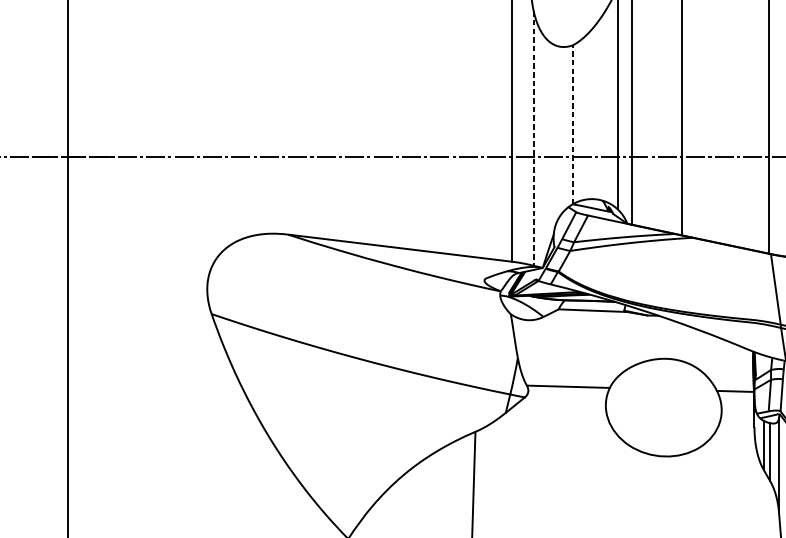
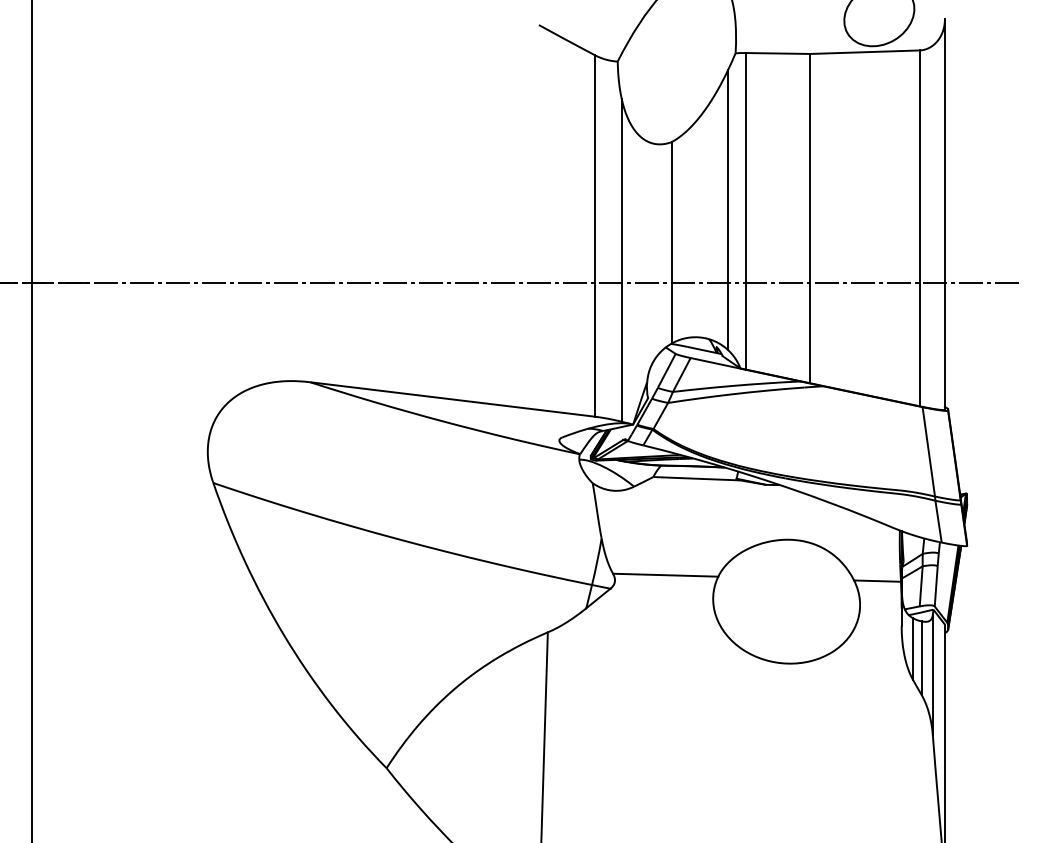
line: (572, 124) -> (671, 242), dashed -> solid
line: (533, 138) -> (621, 260), dashed -> solid

